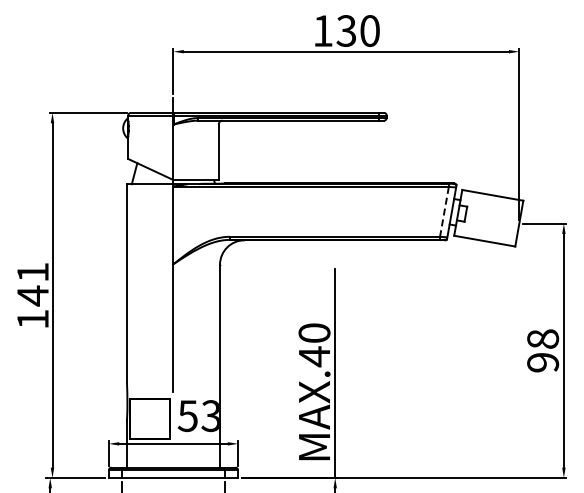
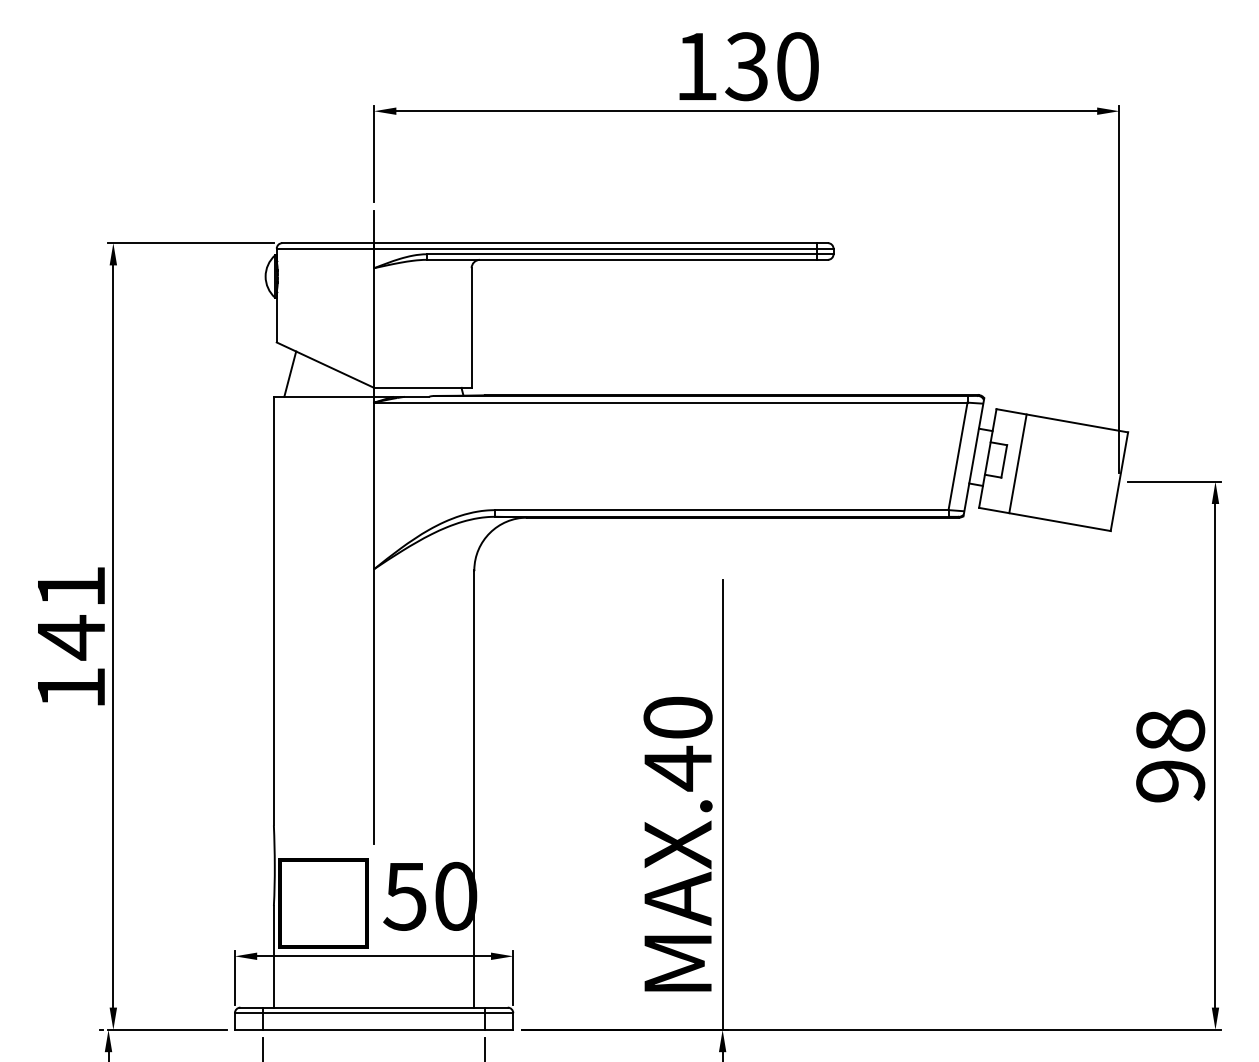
line: (444, 212) -> (958, 457), dashed -> solid
line: (472, 215) -> (1018, 464), added
text: (211, 415) -> (456, 895), 53 -> 50

